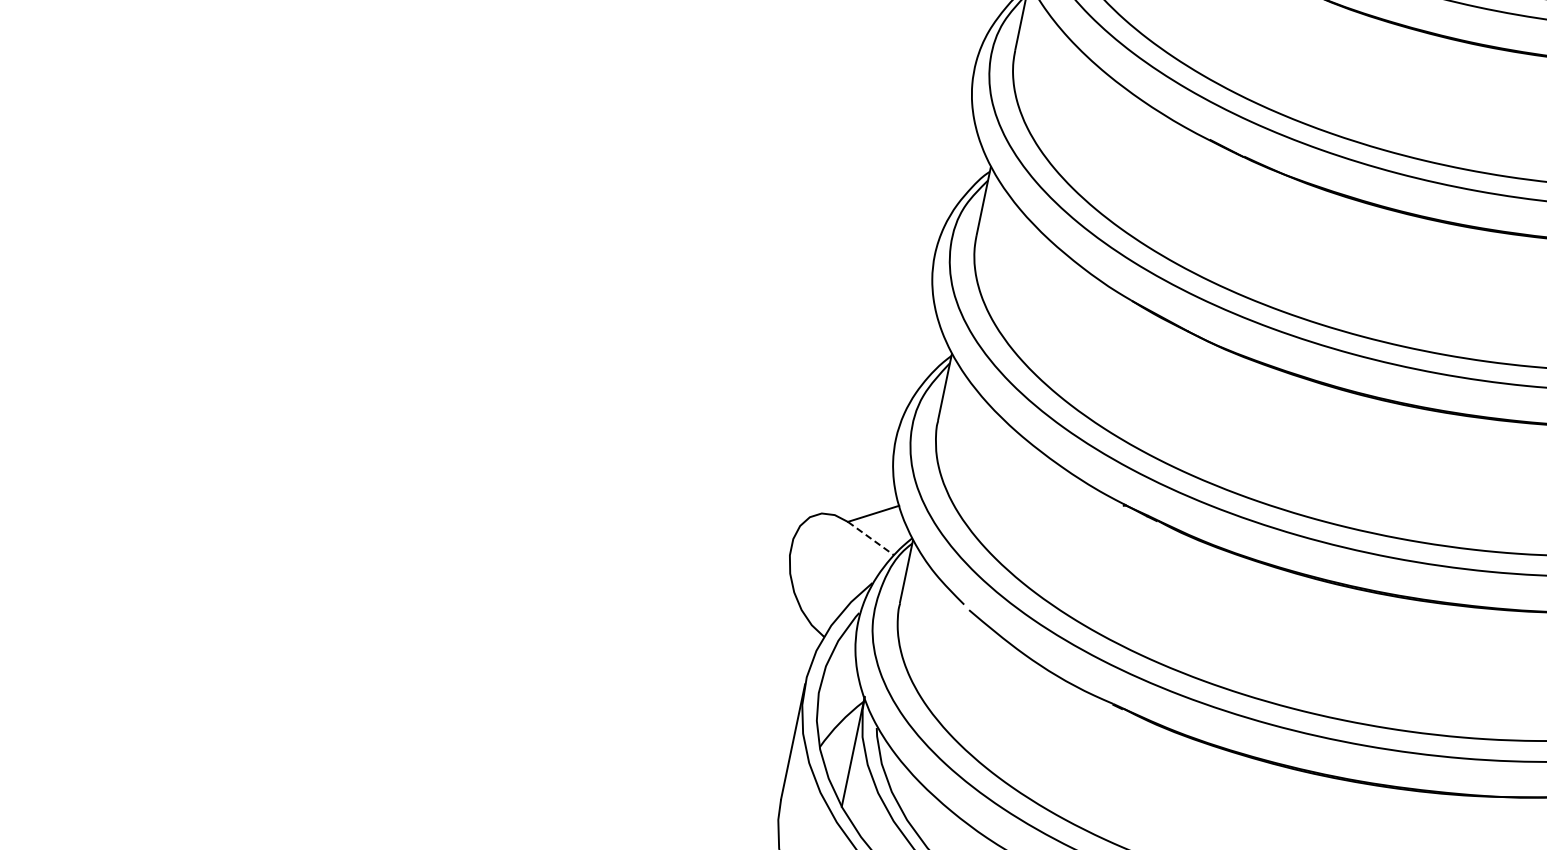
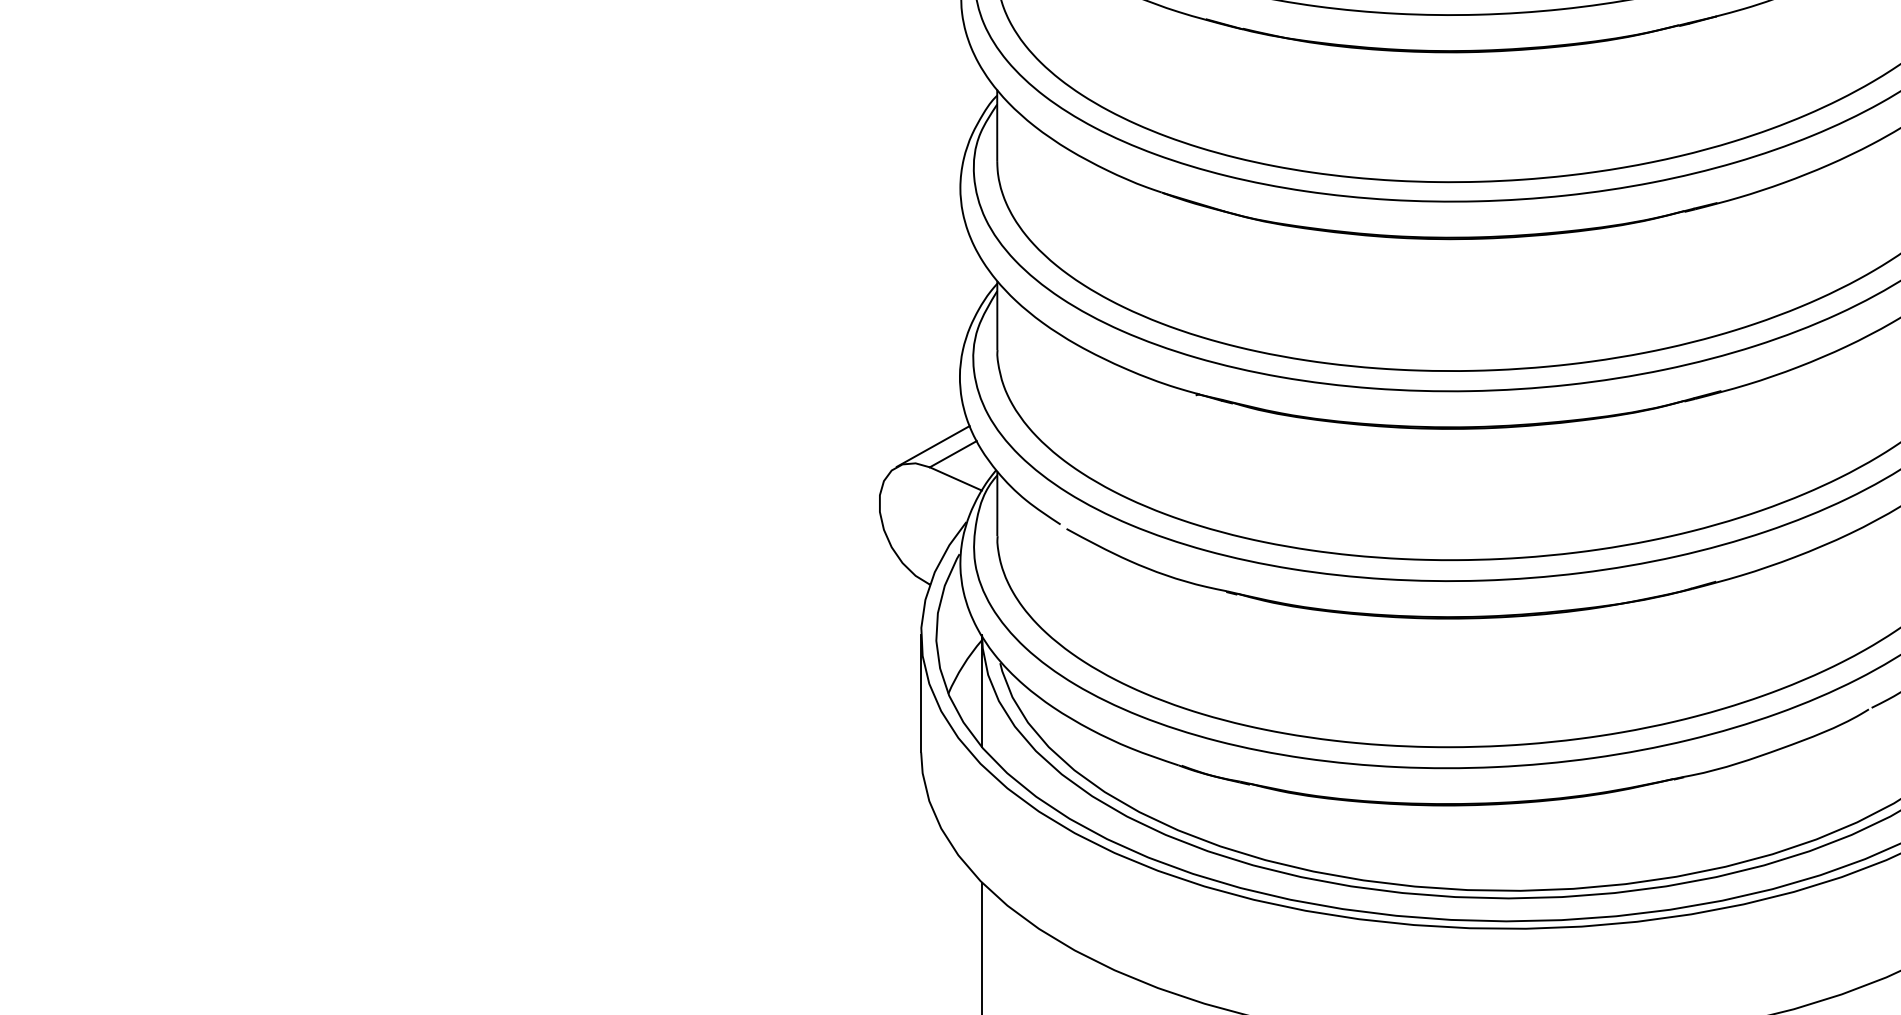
line: (854, 502) -> (932, 446), added
line: (871, 539) -> (956, 479), dashed -> solid

